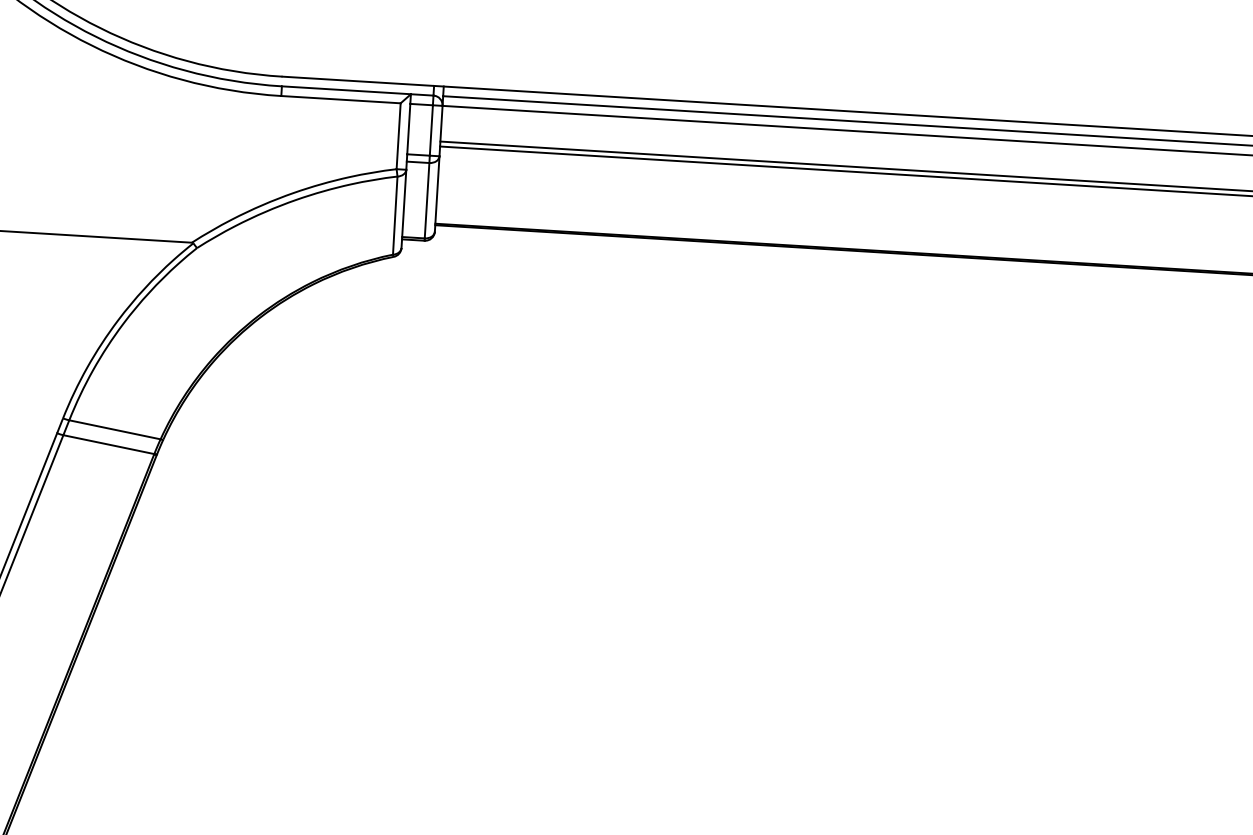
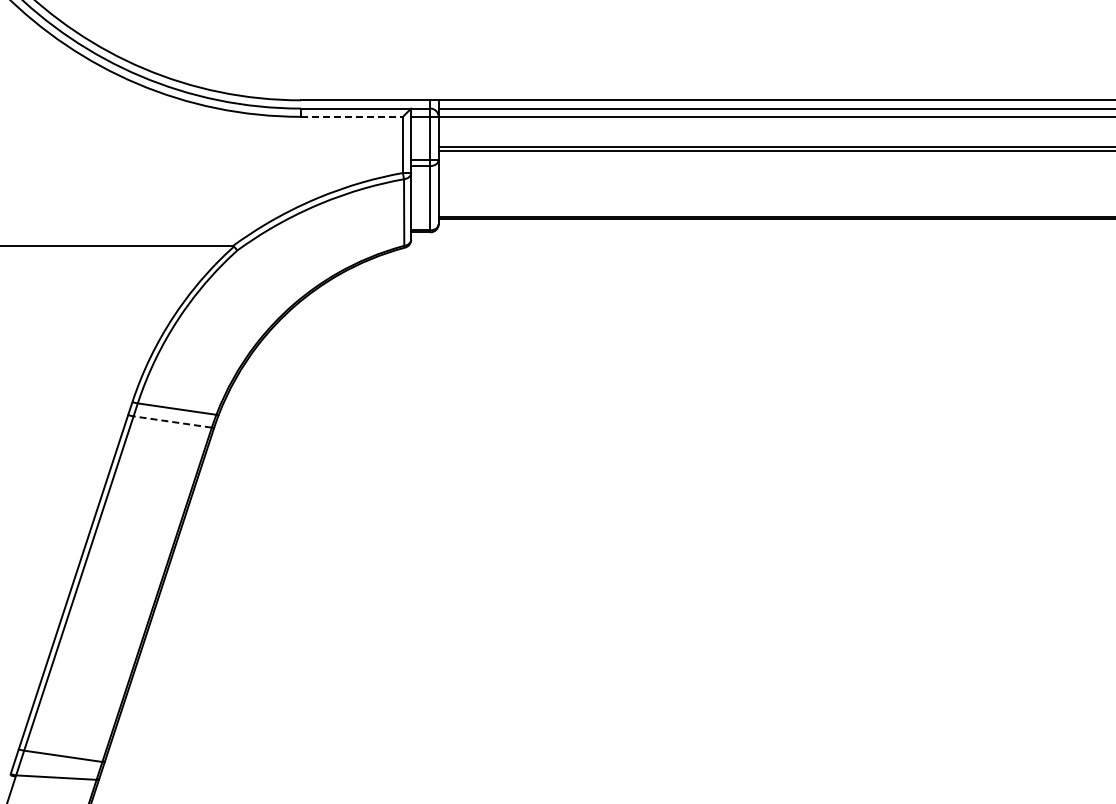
line: (341, 99) -> (352, 116), solid -> dashed
line: (108, 445) -> (172, 422), solid -> dashed

